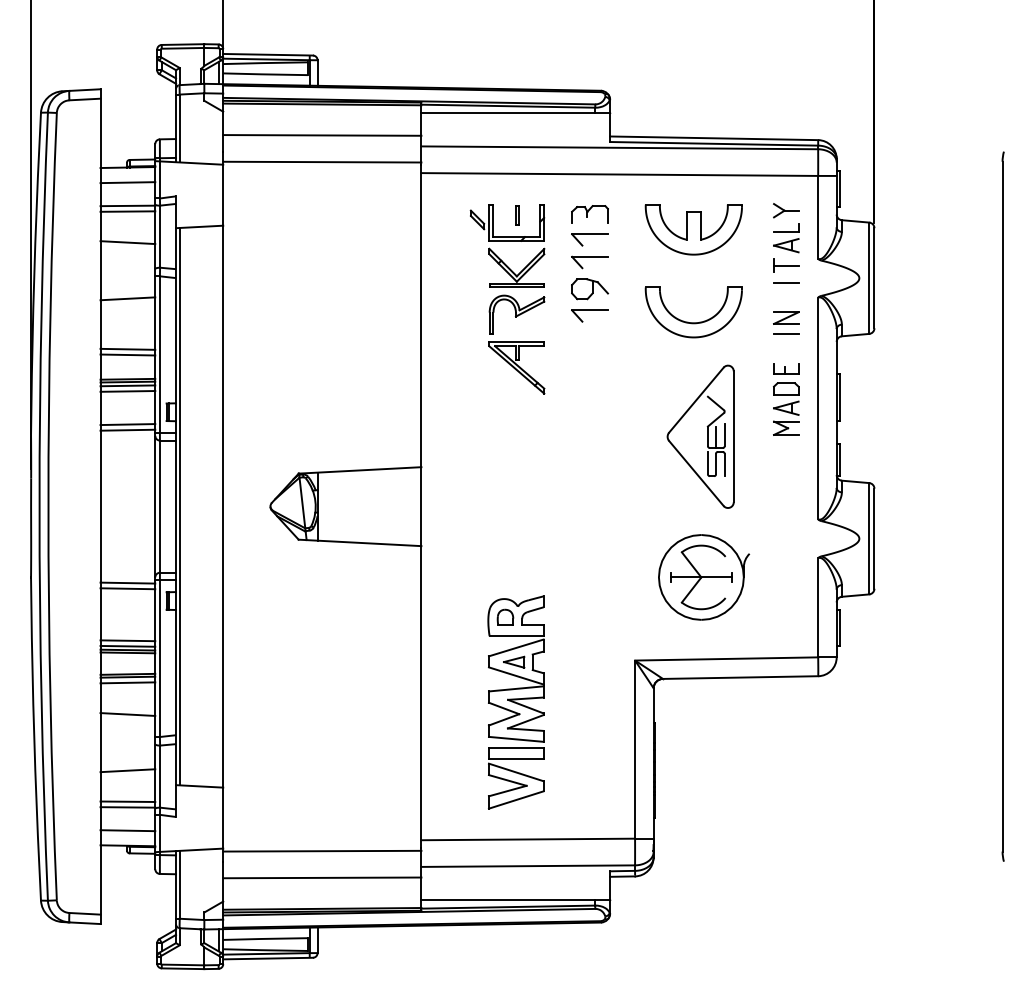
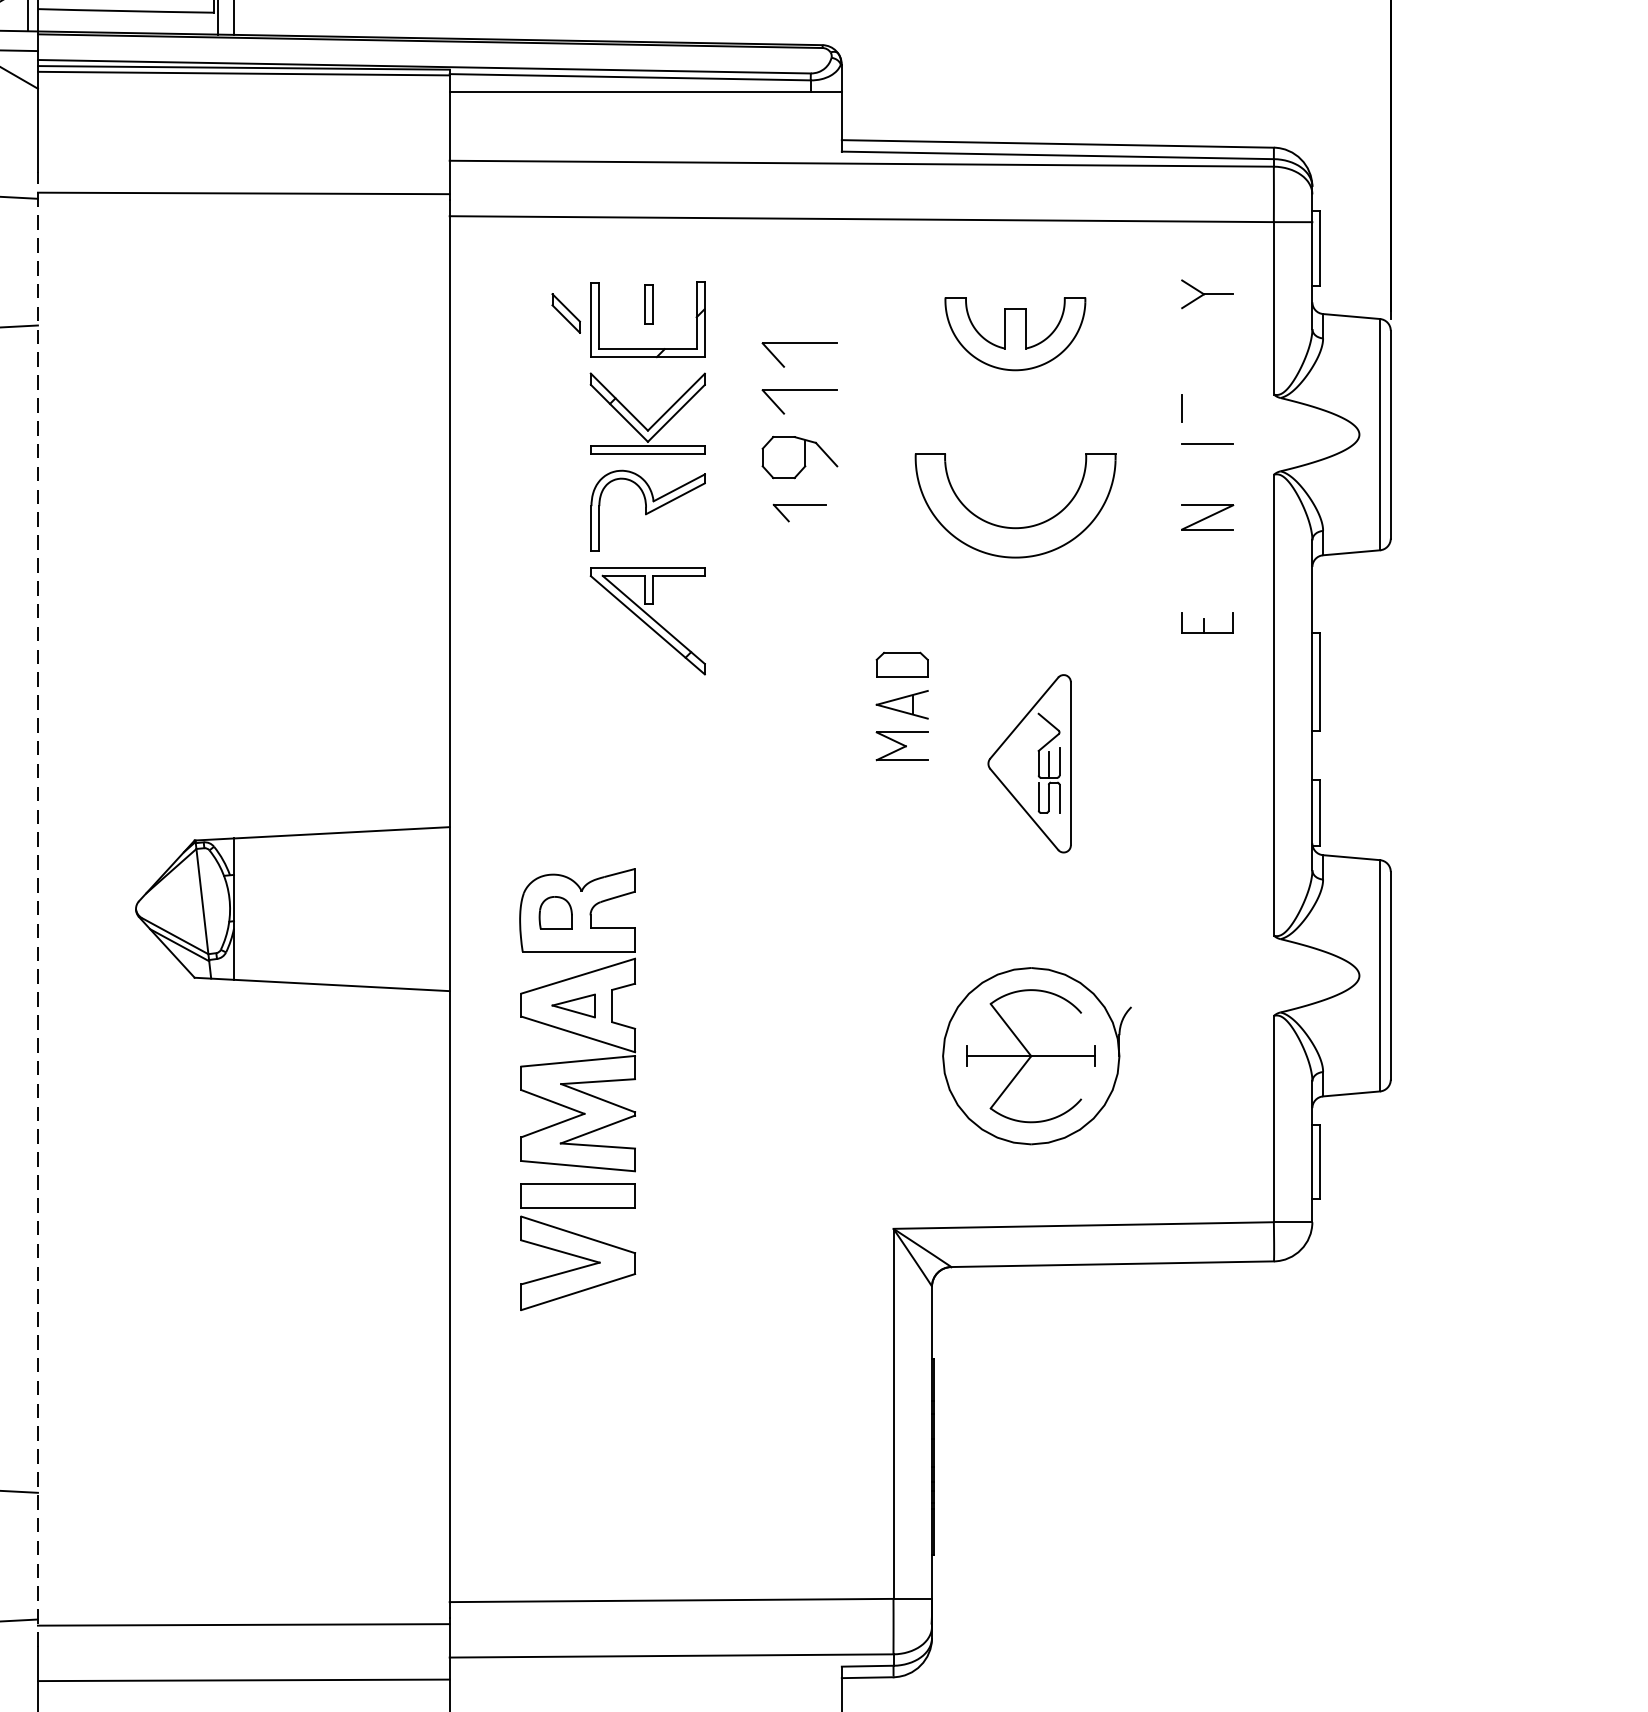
line: (322, 135) -> (244, 138), removed
part: (589, 214) -> (798, 302), removed
part: (693, 229) -> (1014, 333), size x0.7
part: (786, 238) -> (1208, 352), removed
line: (786, 265) -> (1208, 408), removed
part: (589, 315) -> (798, 512), size x0.7
line: (786, 334) -> (1208, 551), removed
part: (786, 408) -> (902, 705), moved
part: (700, 436) -> (1029, 763), size x0.6
line: (223, 506) -> (38, 908), solid -> dashed
part: (515, 702) -> (576, 1089), moved

